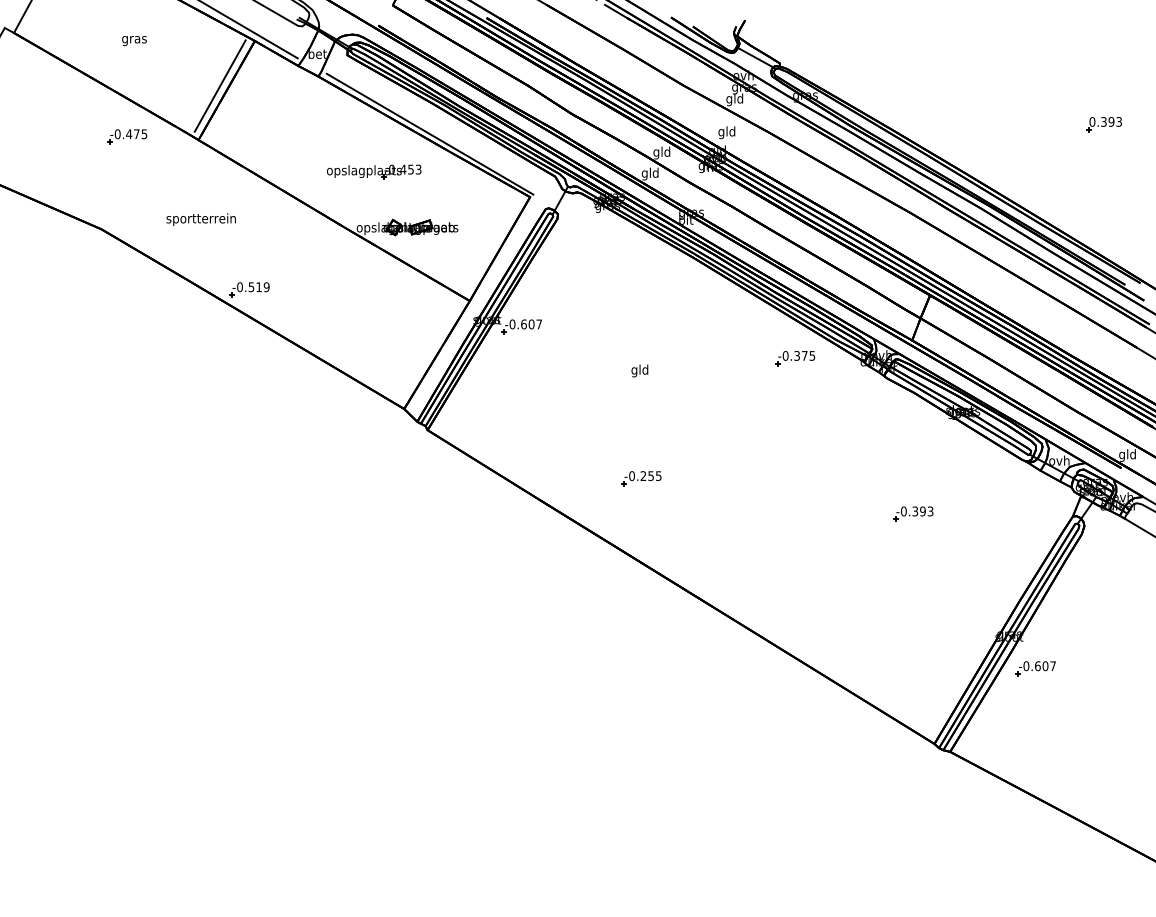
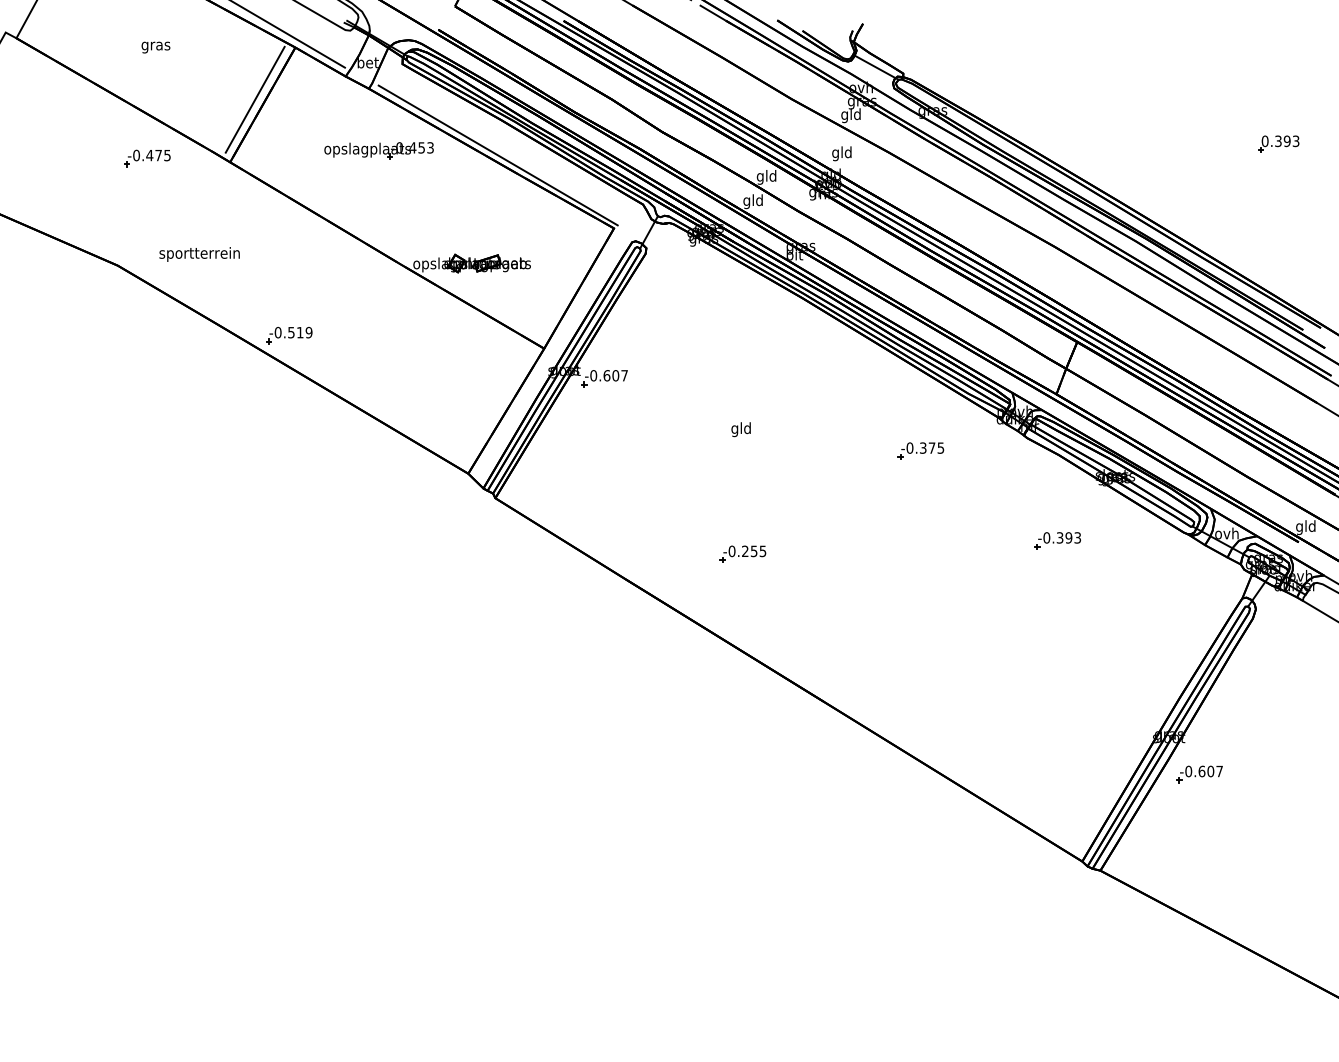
part: (374, 171) -> (379, 150), moved
text: (200, 219) -> (198, 254), moved
part: (795, 358) -> (921, 451), moved
part: (913, 513) -> (1057, 540), moved

